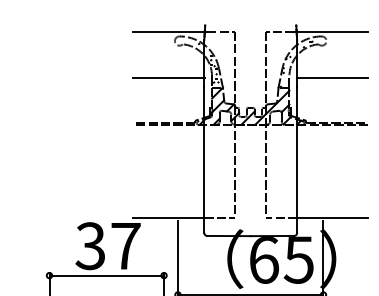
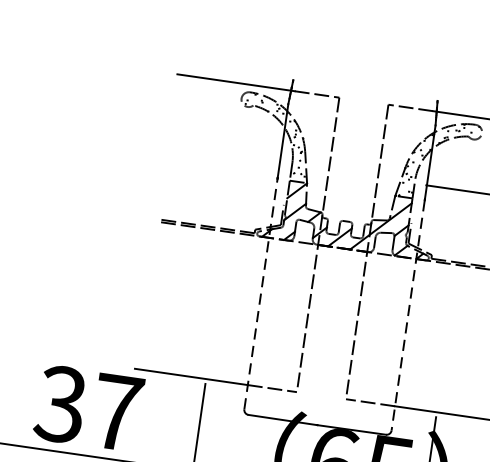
line: (168, 78) -> (222, 156), removed
line: (204, 160) -> (261, 294), solid -> dashed
line: (297, 160) -> (408, 315), solid -> dashed

